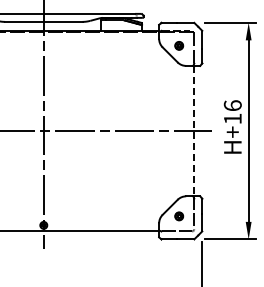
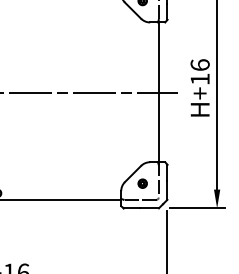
line: (194, 131) -> (159, 92), dashed -> solid

